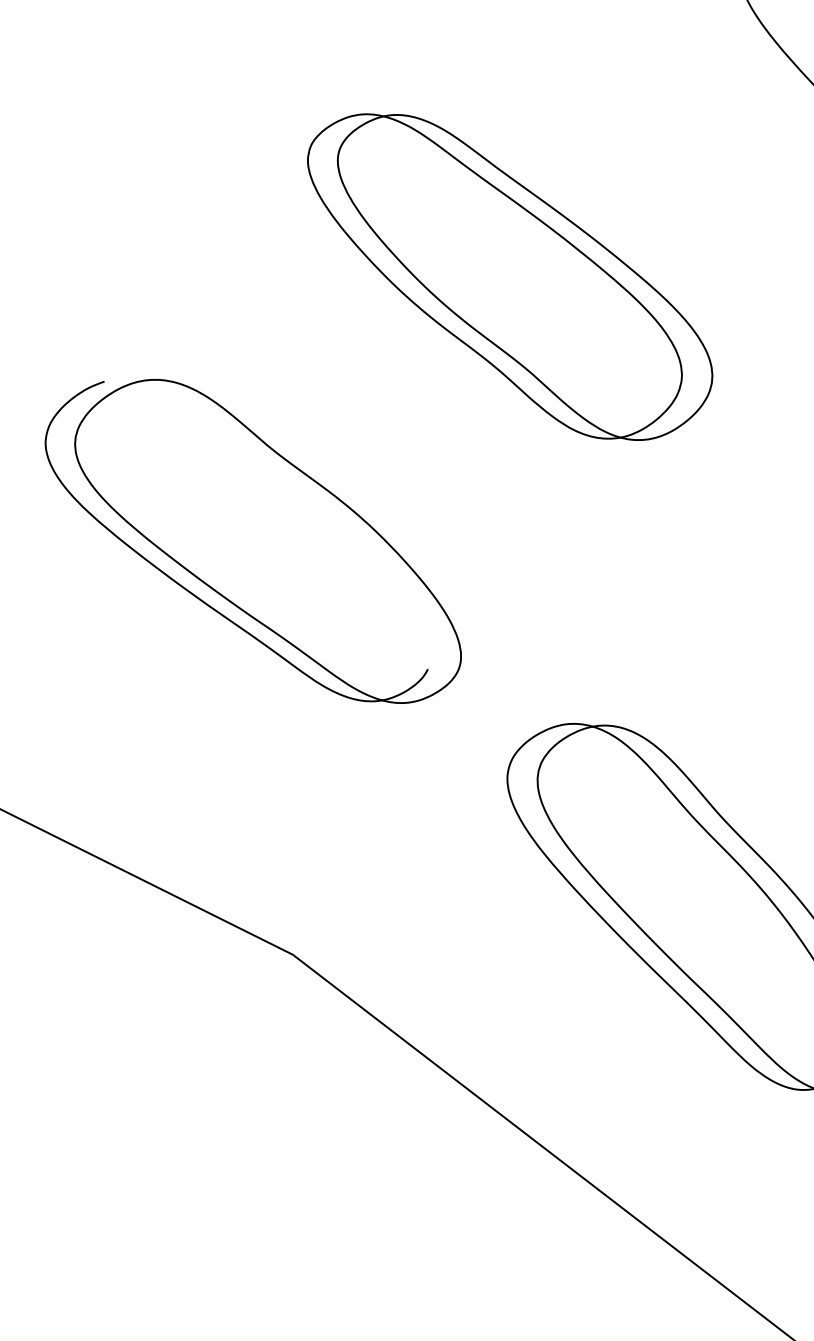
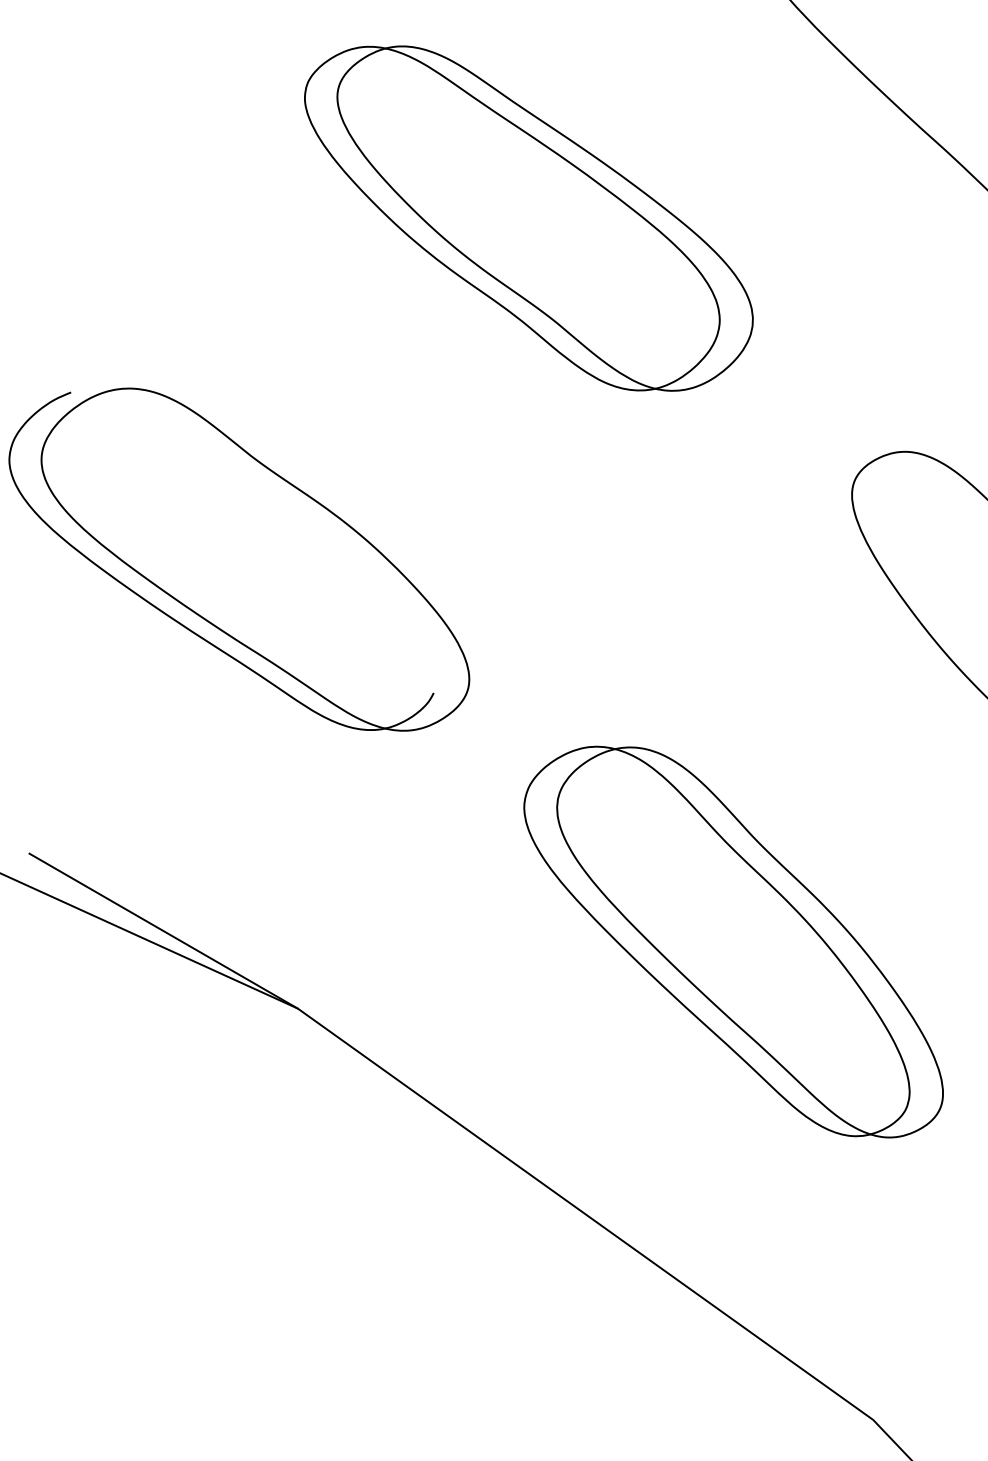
part: (509, 277) -> (528, 218), moved
line: (172, 878) -> (163, 930), added

